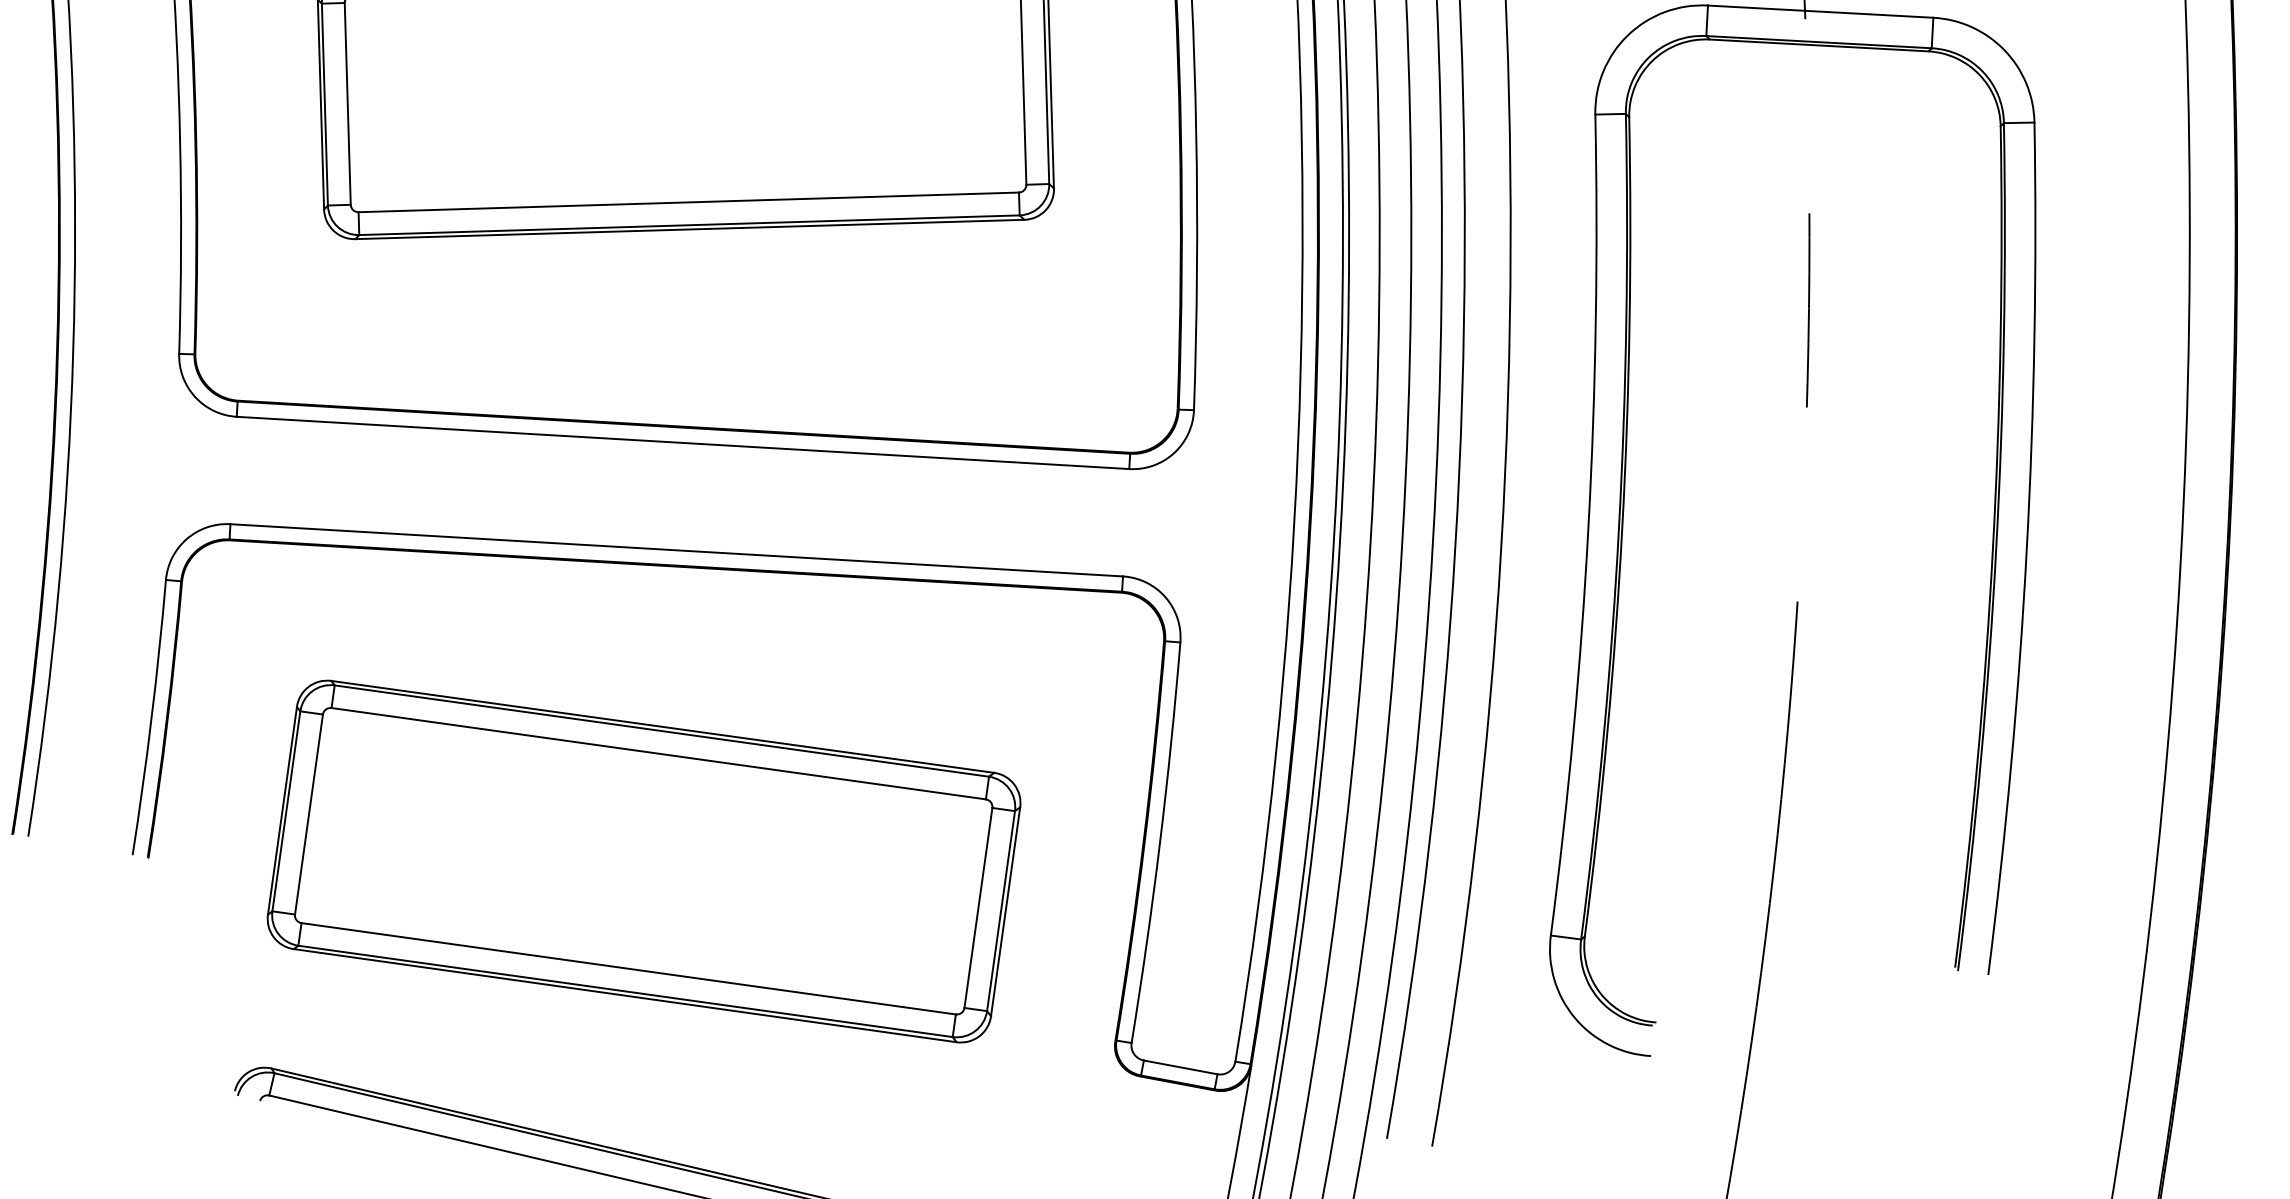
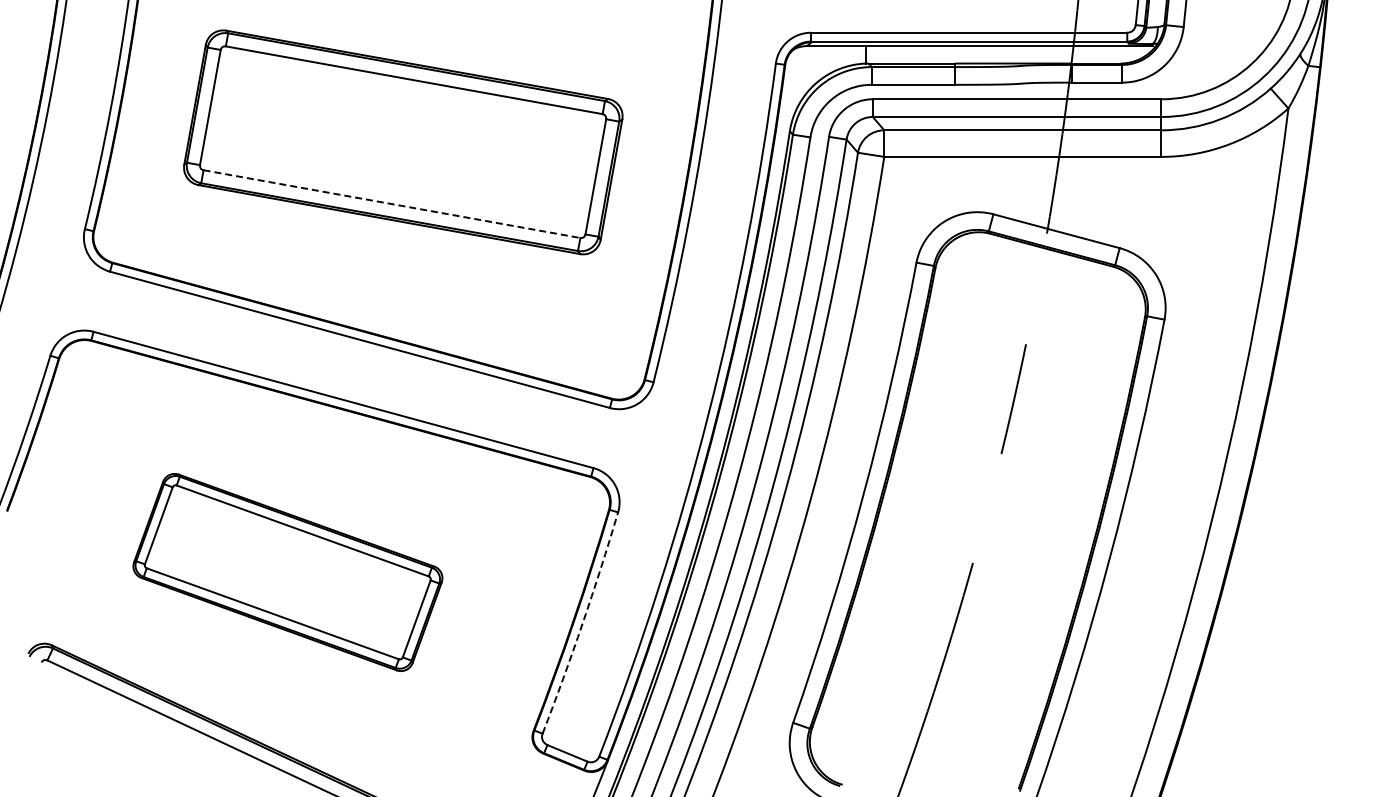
line: (689, 202) -> (392, 204), solid -> dashed
arc: (1159, 842) -> (582, 623), solid -> dashed
part: (643, 861) -> (287, 572), size x0.7

